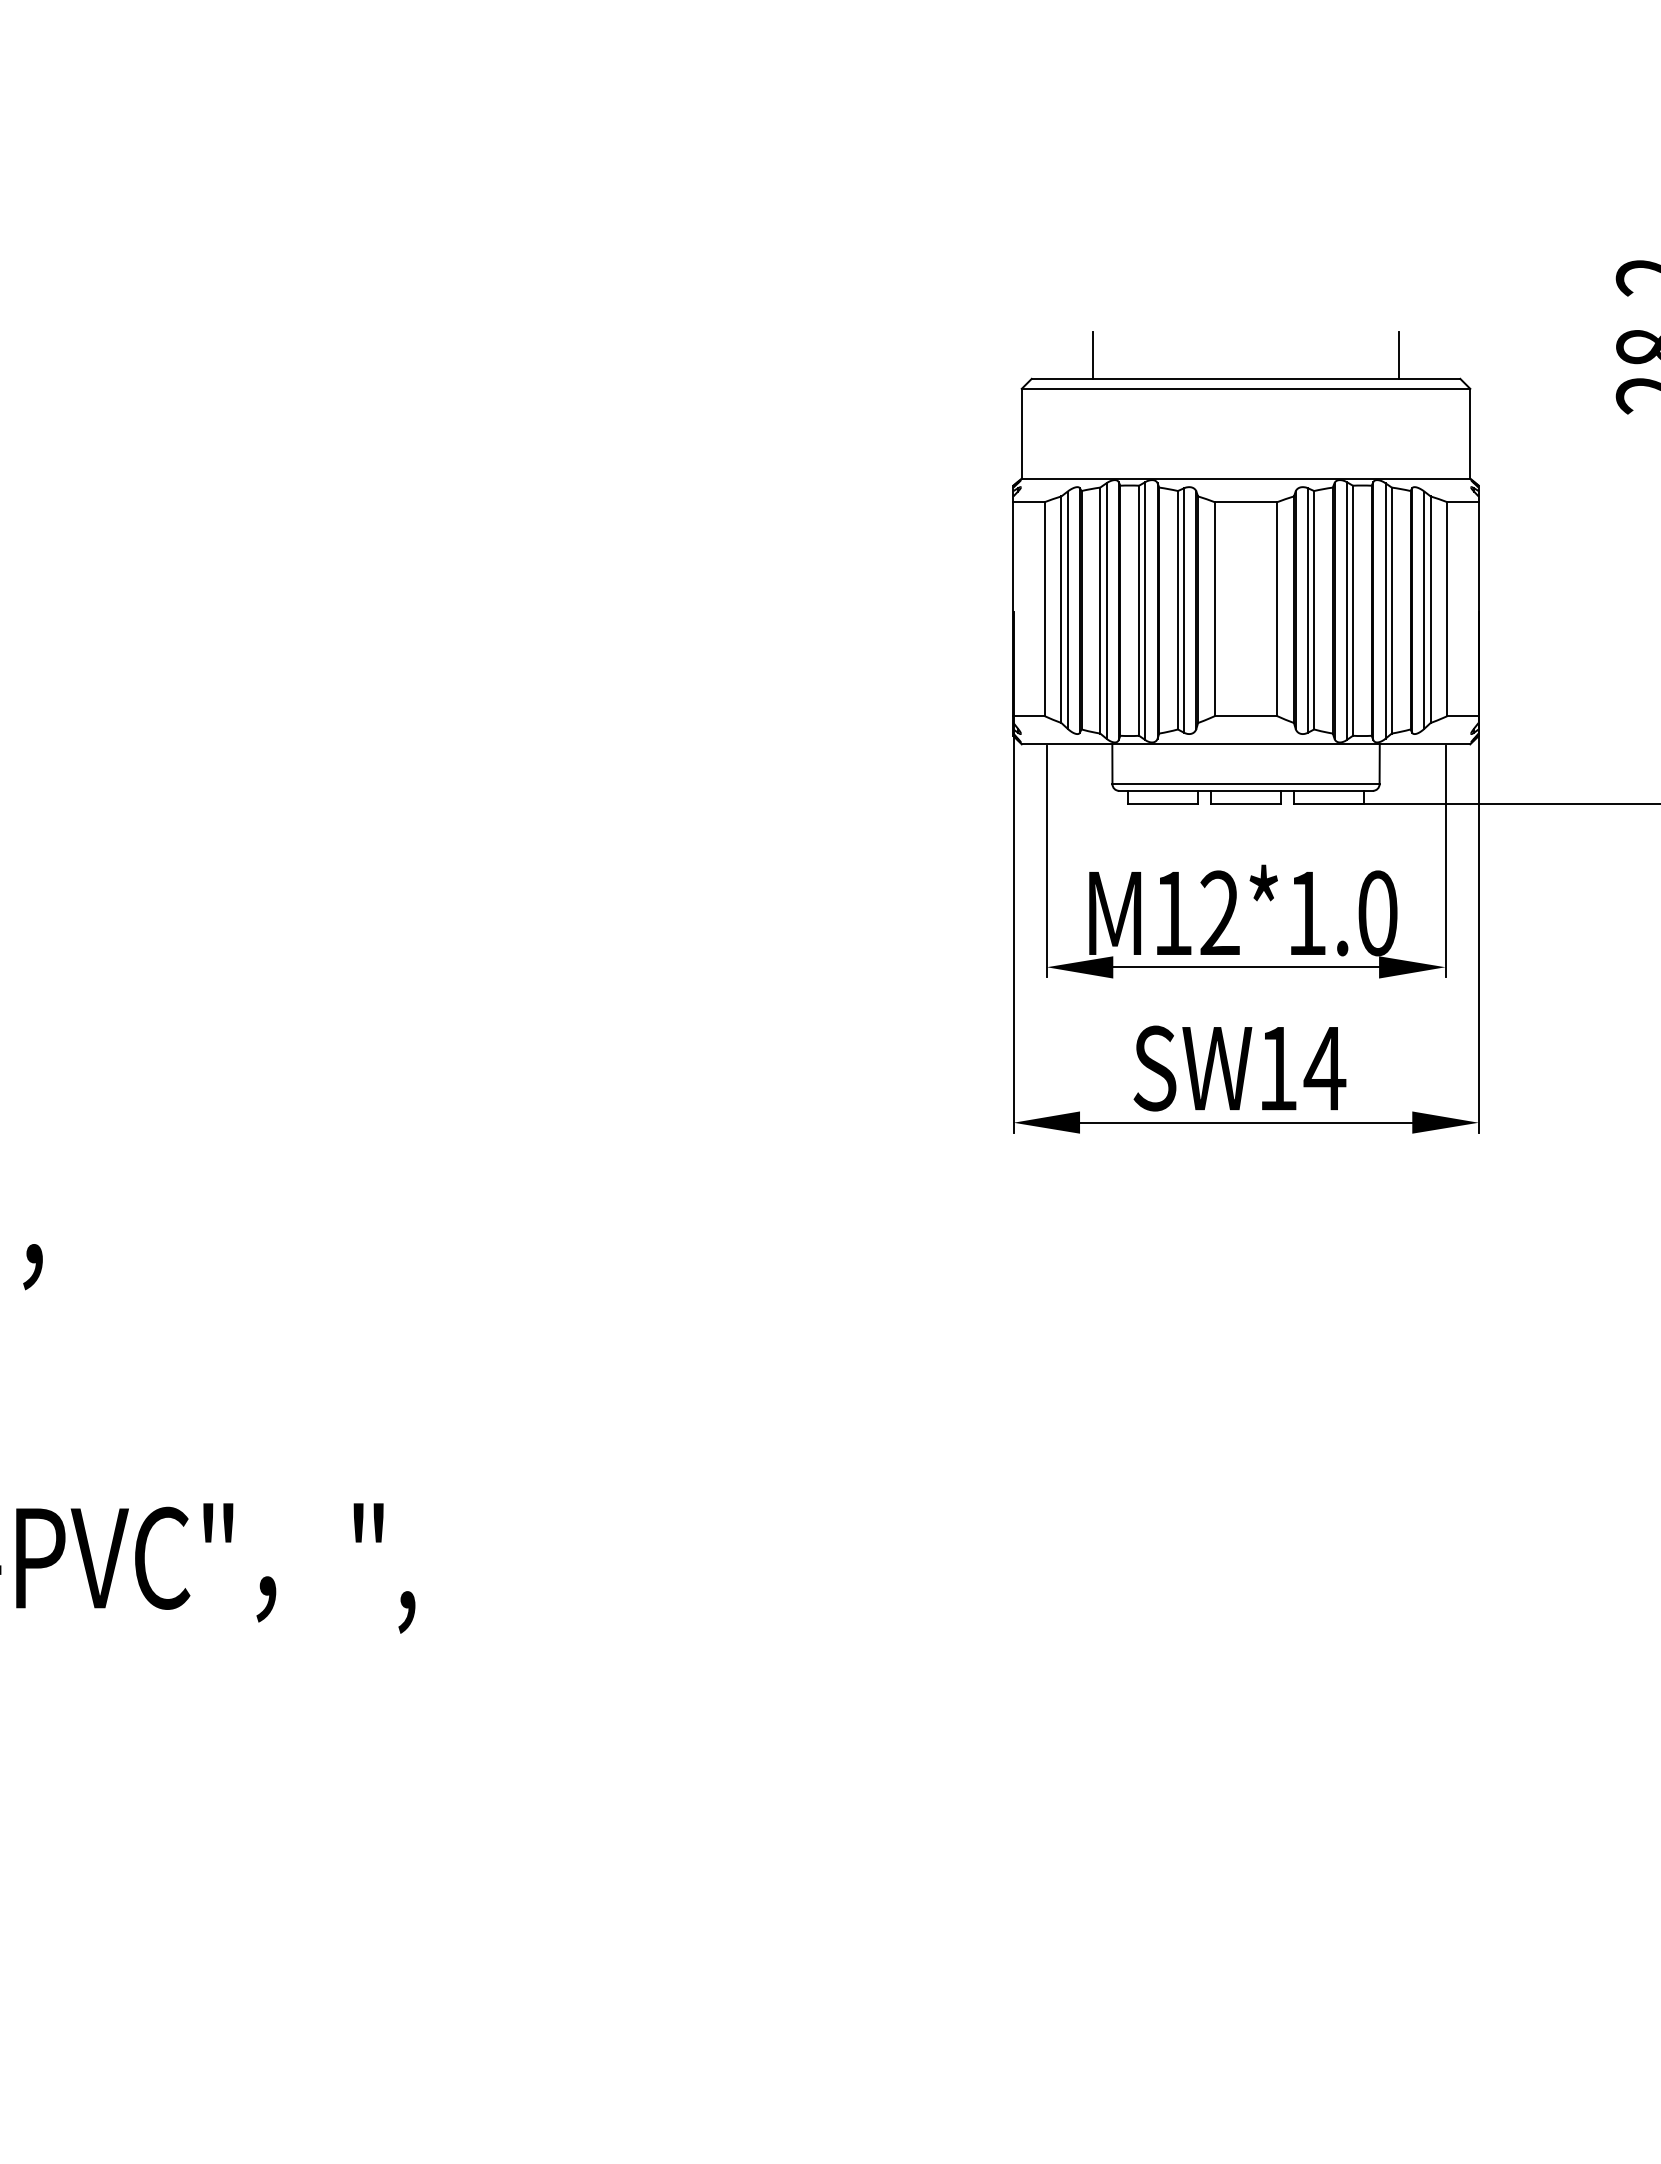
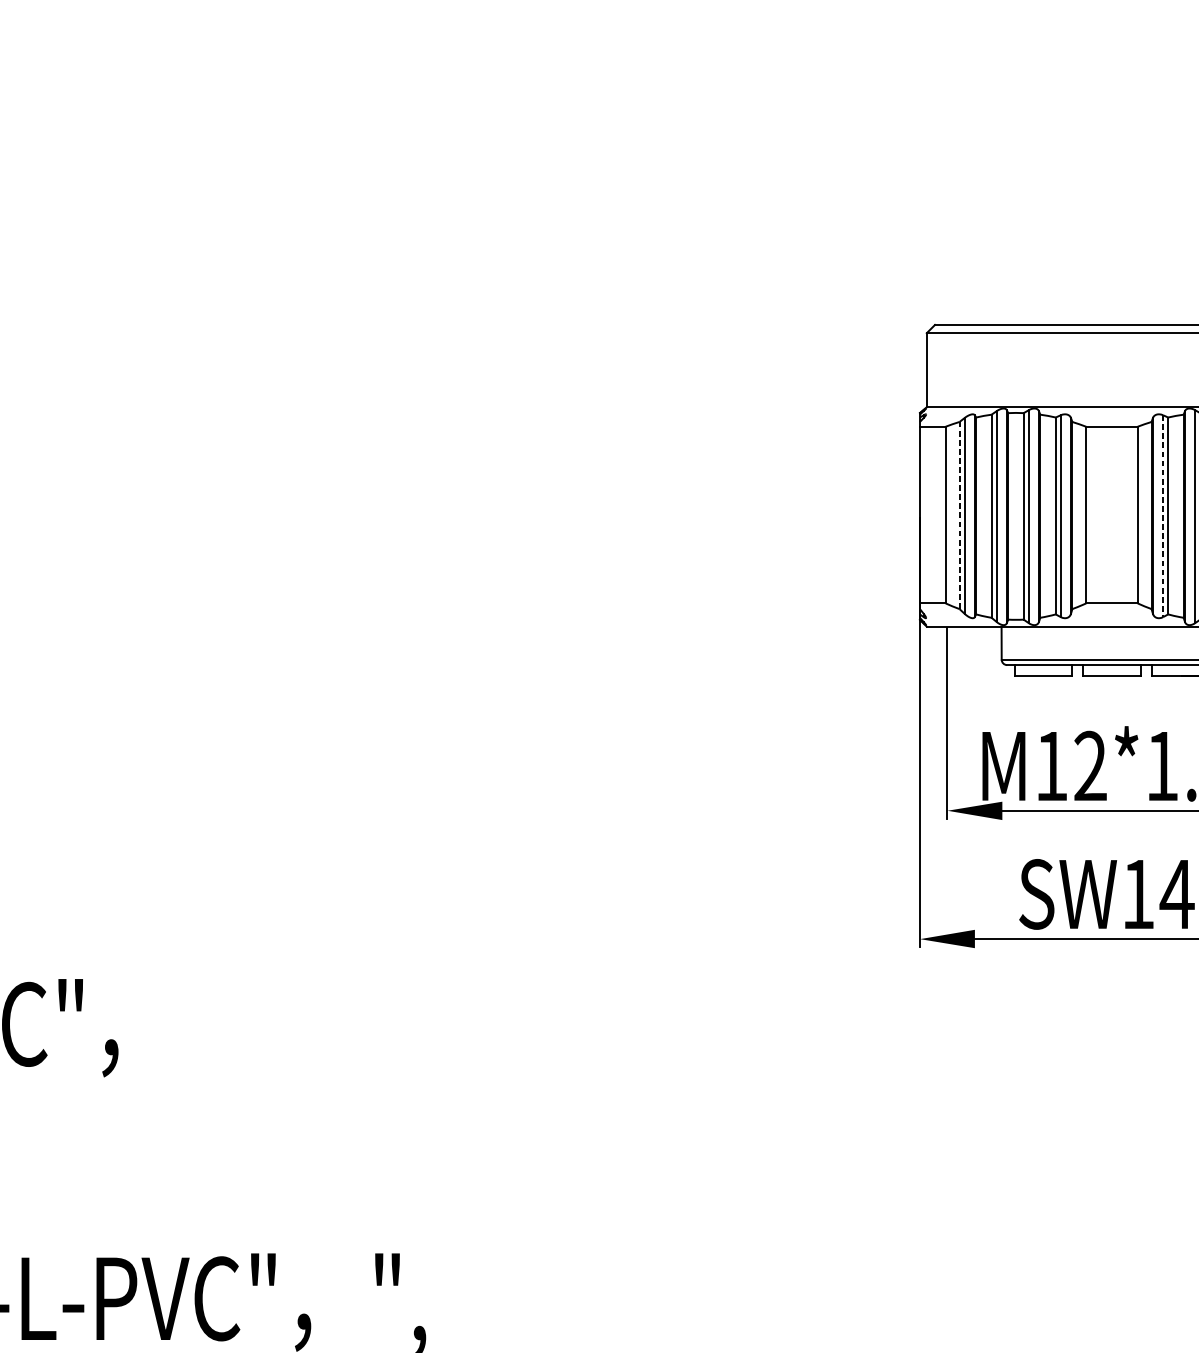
line: (1093, 355) -> (986, 305), removed
line: (1061, 609) -> (959, 515), solid -> dashed
line: (1307, 611) -> (1162, 517), solid -> dashed

